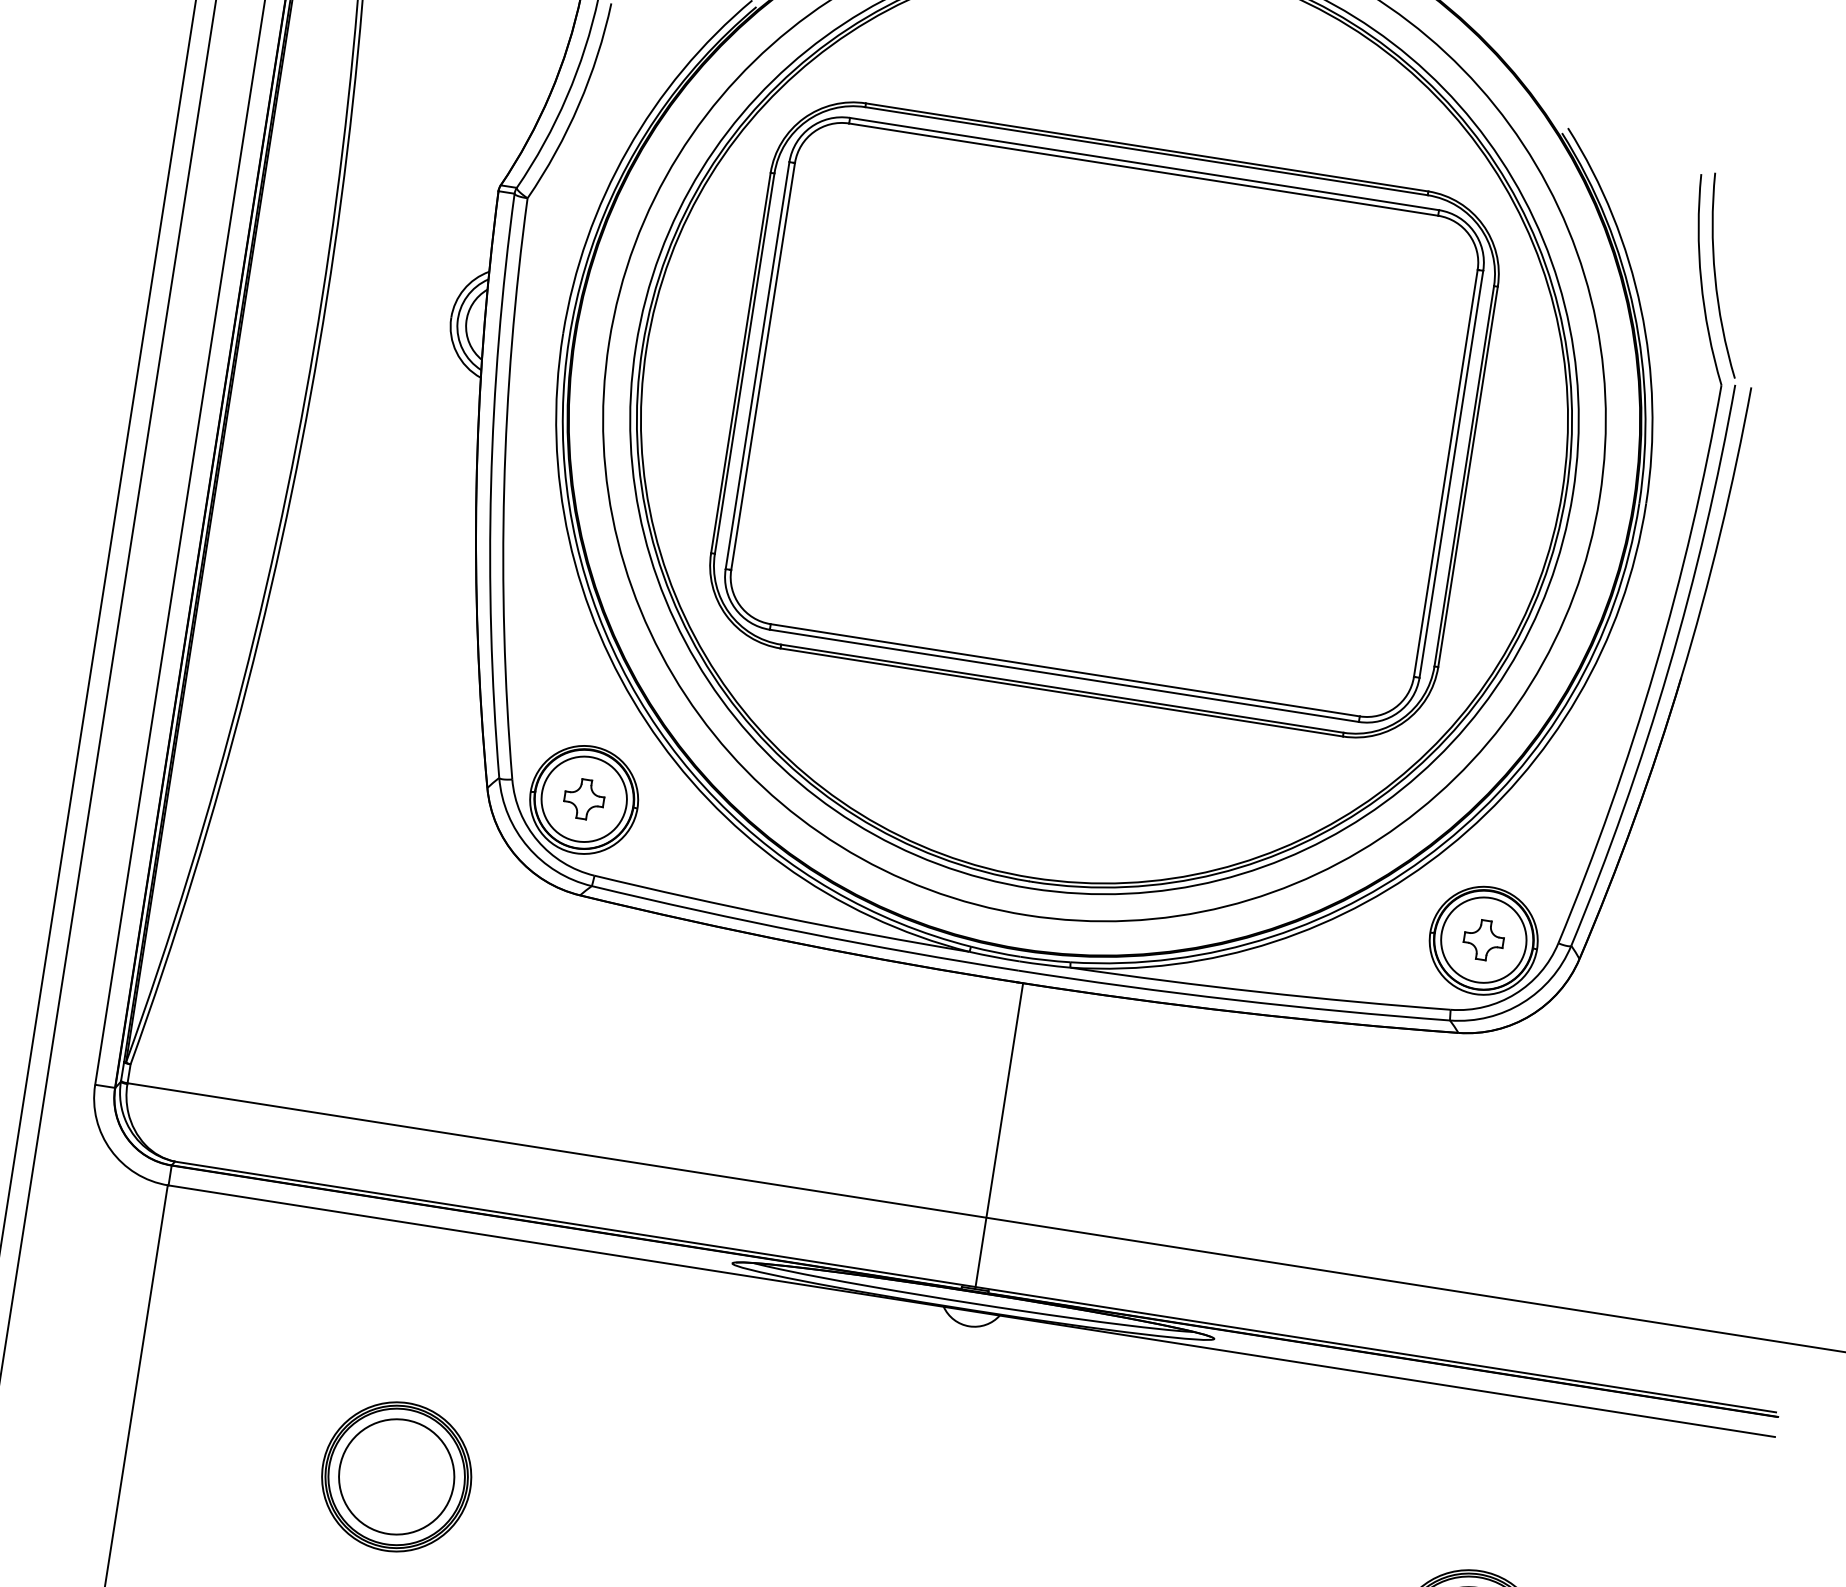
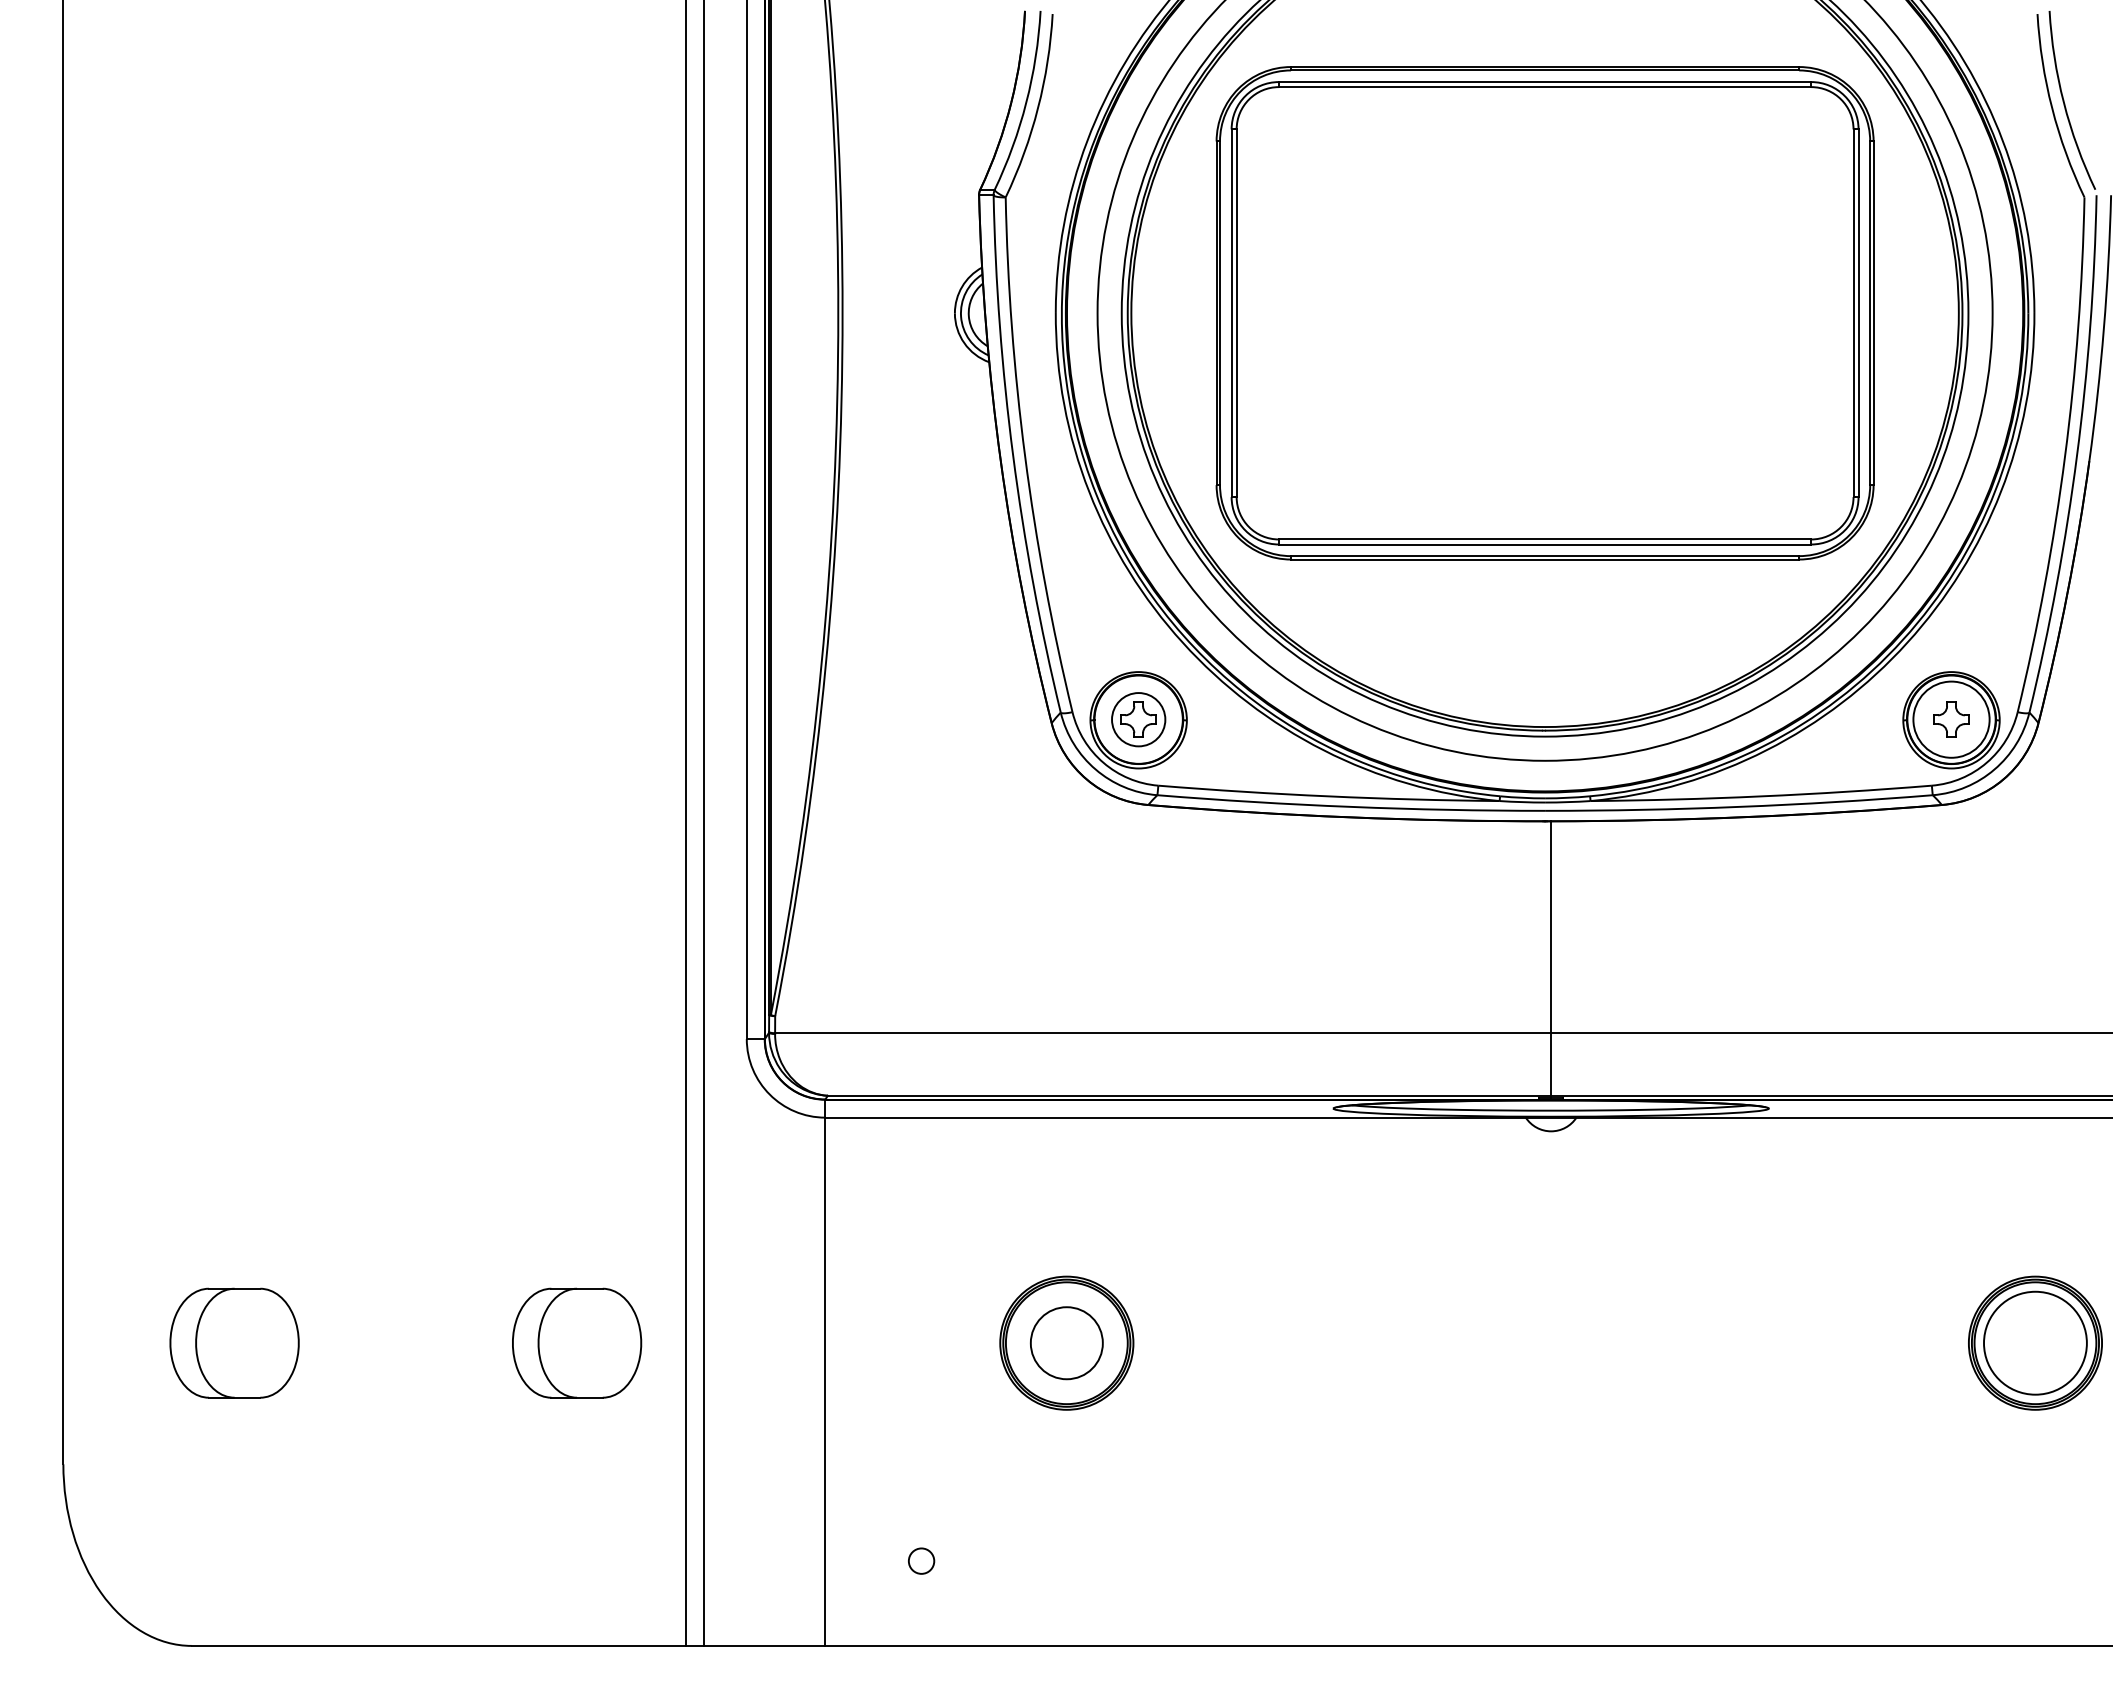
circle: (584, 799) -> (1138, 719), size x0.7
circle: (396, 1476) -> (1066, 1342), size x0.7

